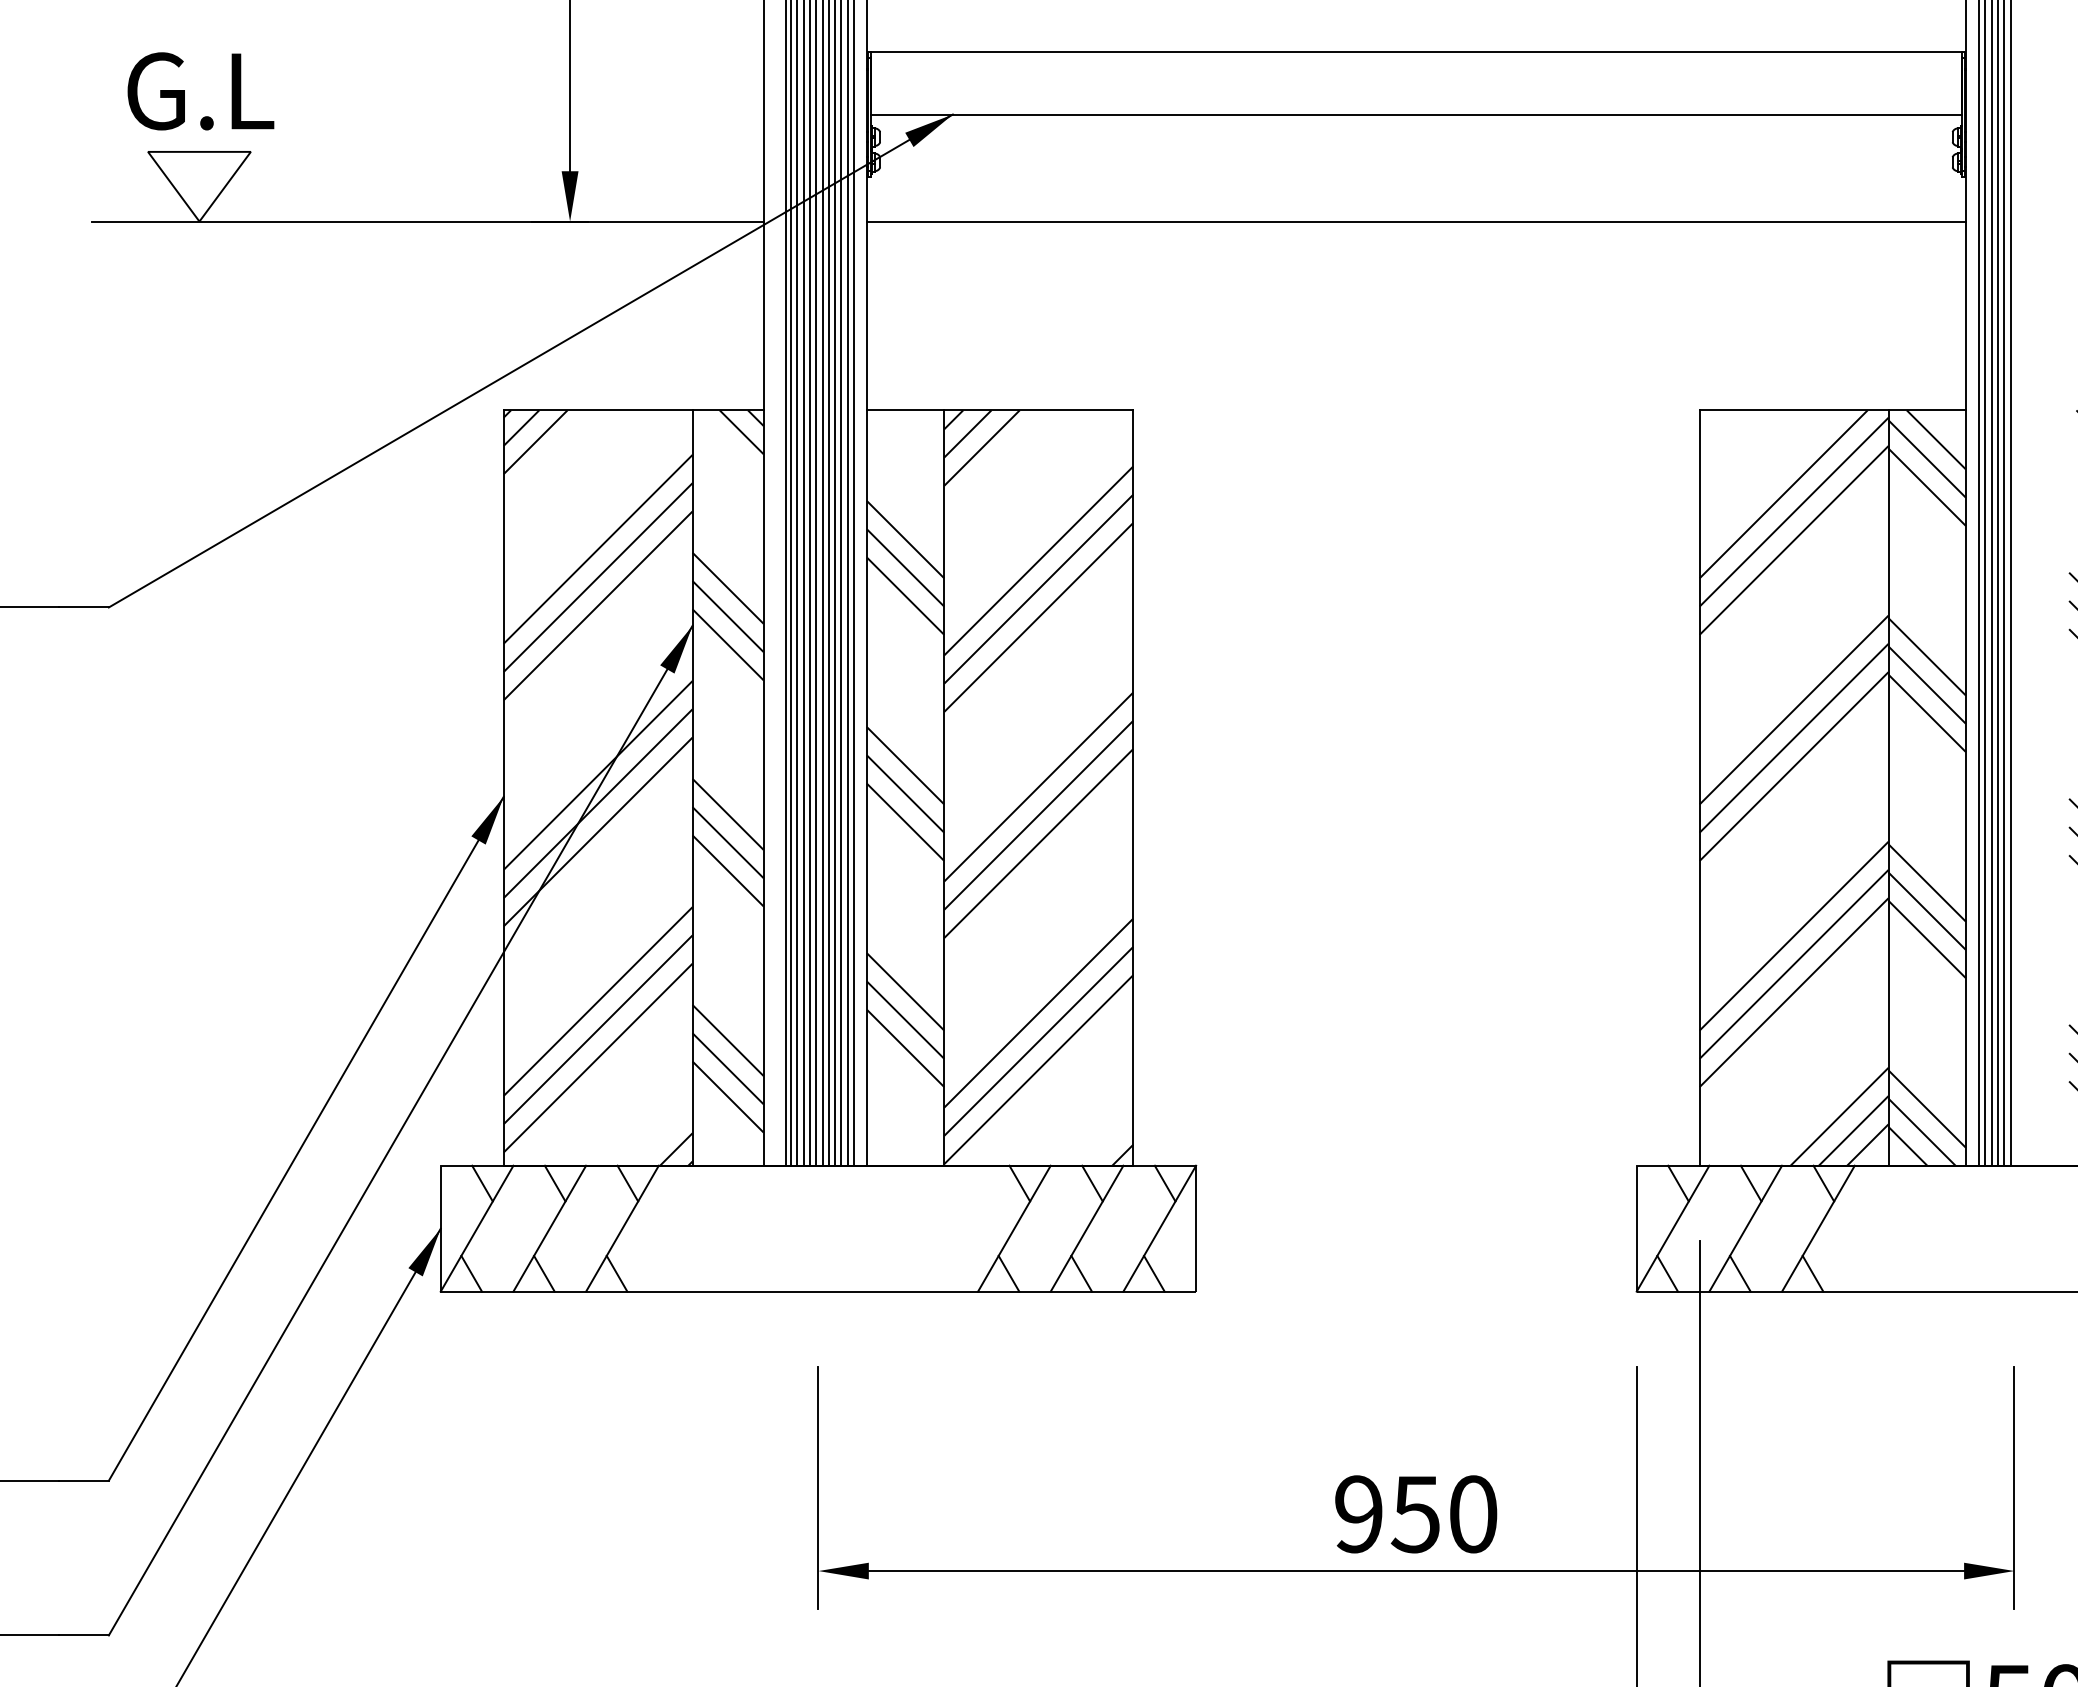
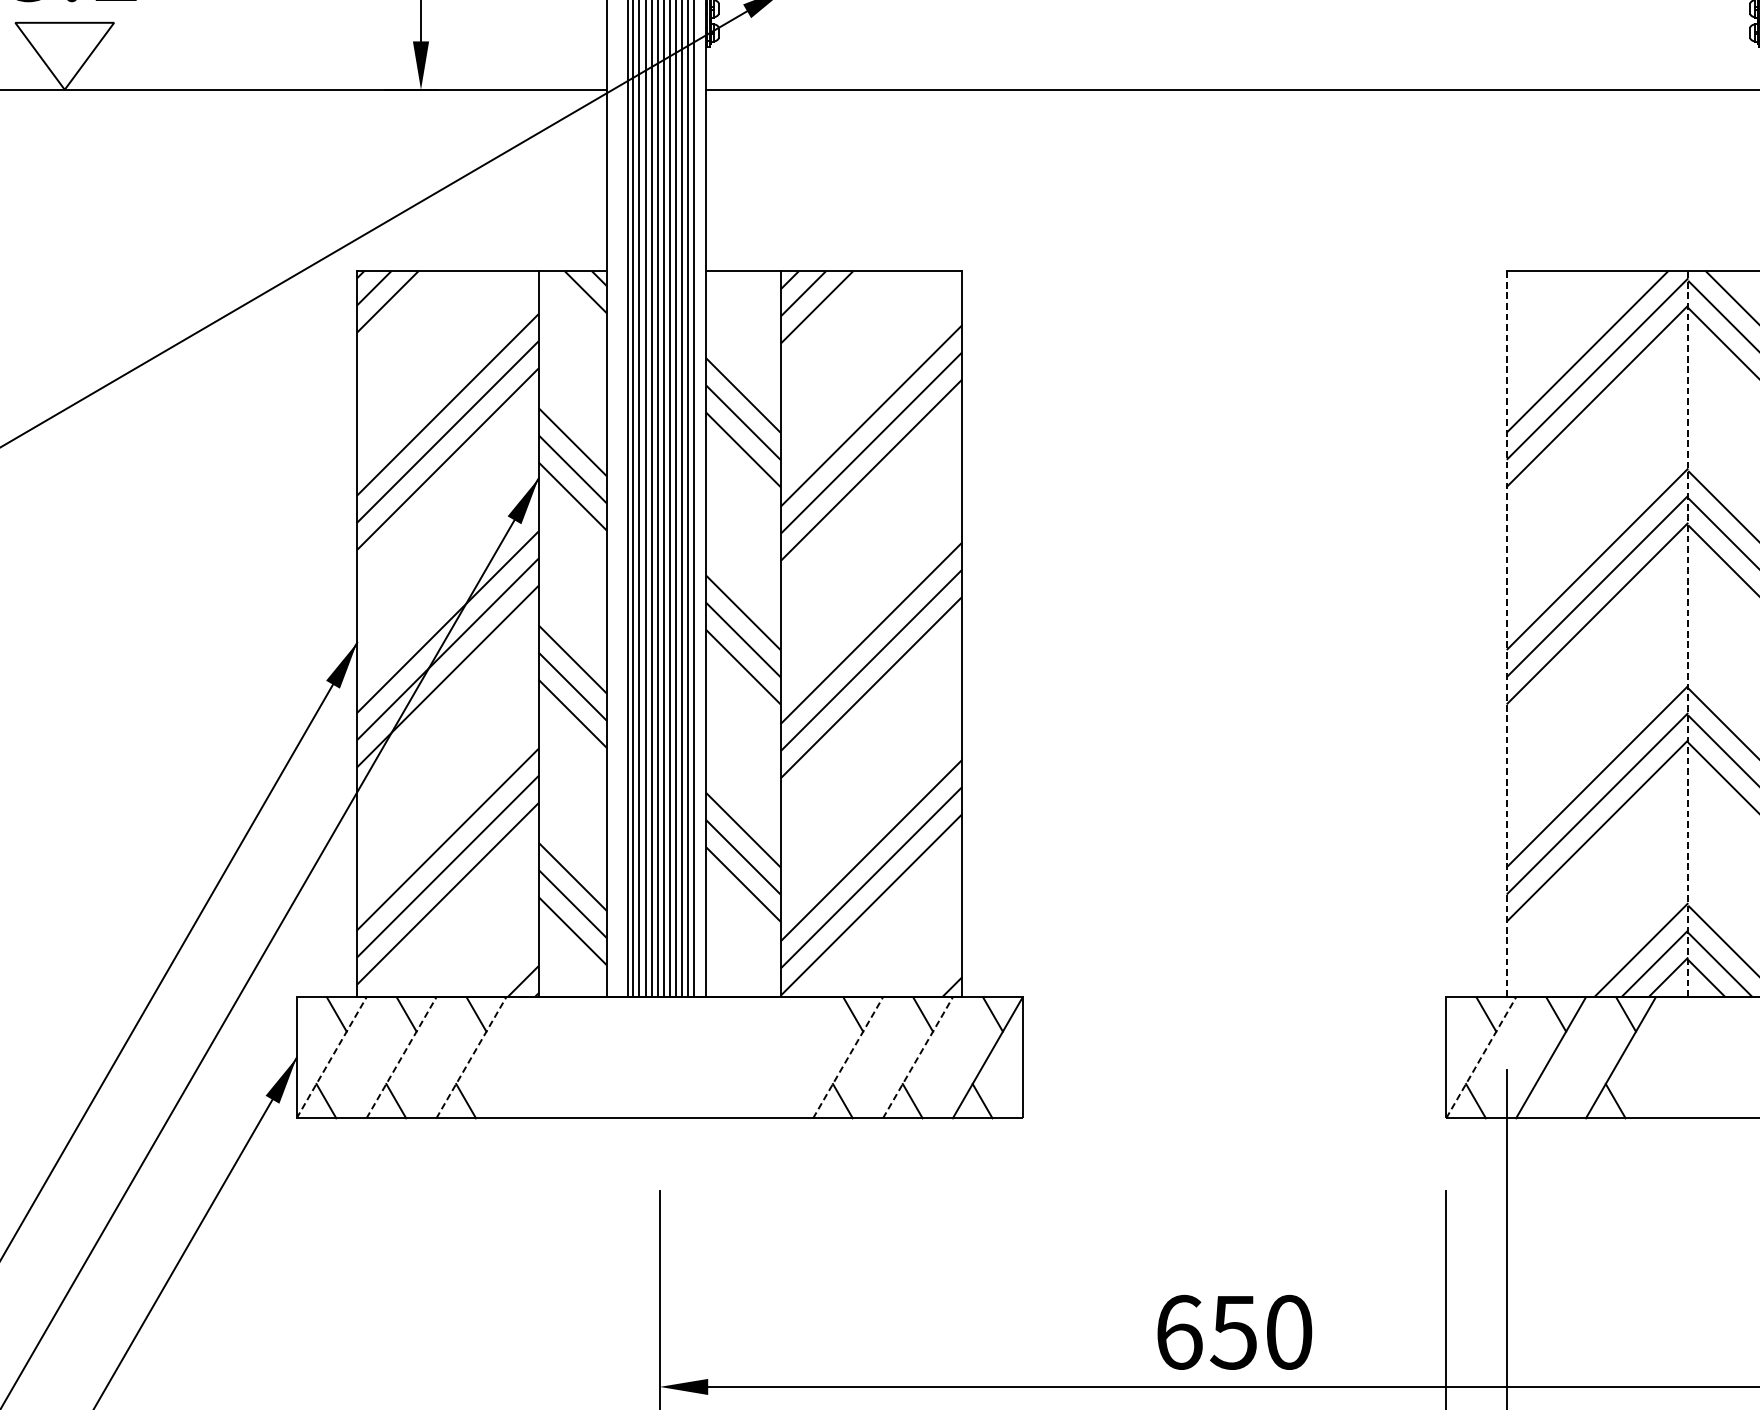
line: (1699, 788) -> (1506, 634), solid -> dashed
line: (1888, 788) -> (1688, 634), solid -> dashed
line: (477, 1228) -> (332, 1057), solid -> dashed
line: (549, 1228) -> (401, 1057), solid -> dashed
line: (622, 1228) -> (471, 1057), solid -> dashed
line: (1014, 1228) -> (848, 1057), solid -> dashed
line: (1087, 1228) -> (918, 1057), solid -> dashed
line: (1673, 1228) -> (1481, 1057), solid -> dashed
line: (1740, 1273) -> (1546, 1100), removed
text: (1359, 1514) -> (1179, 1332), 950 -> 650

